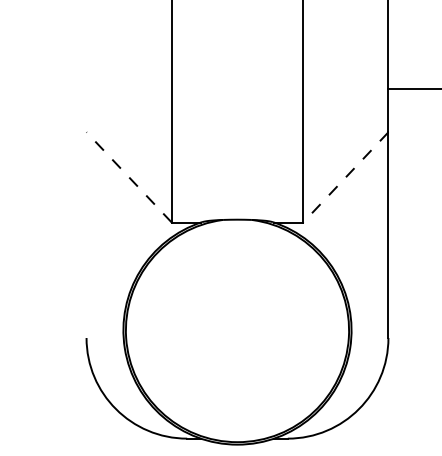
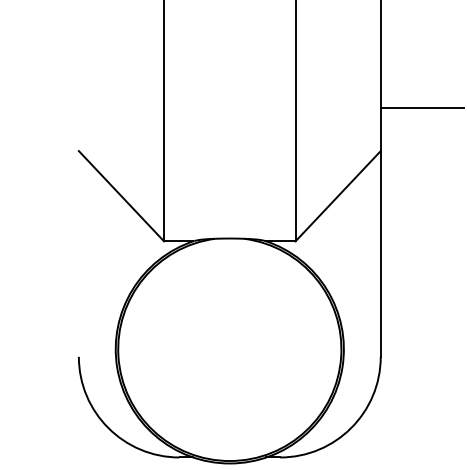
line: (129, 176) -> (121, 195), dashed -> solid
line: (345, 177) -> (337, 196), dashed -> solid

